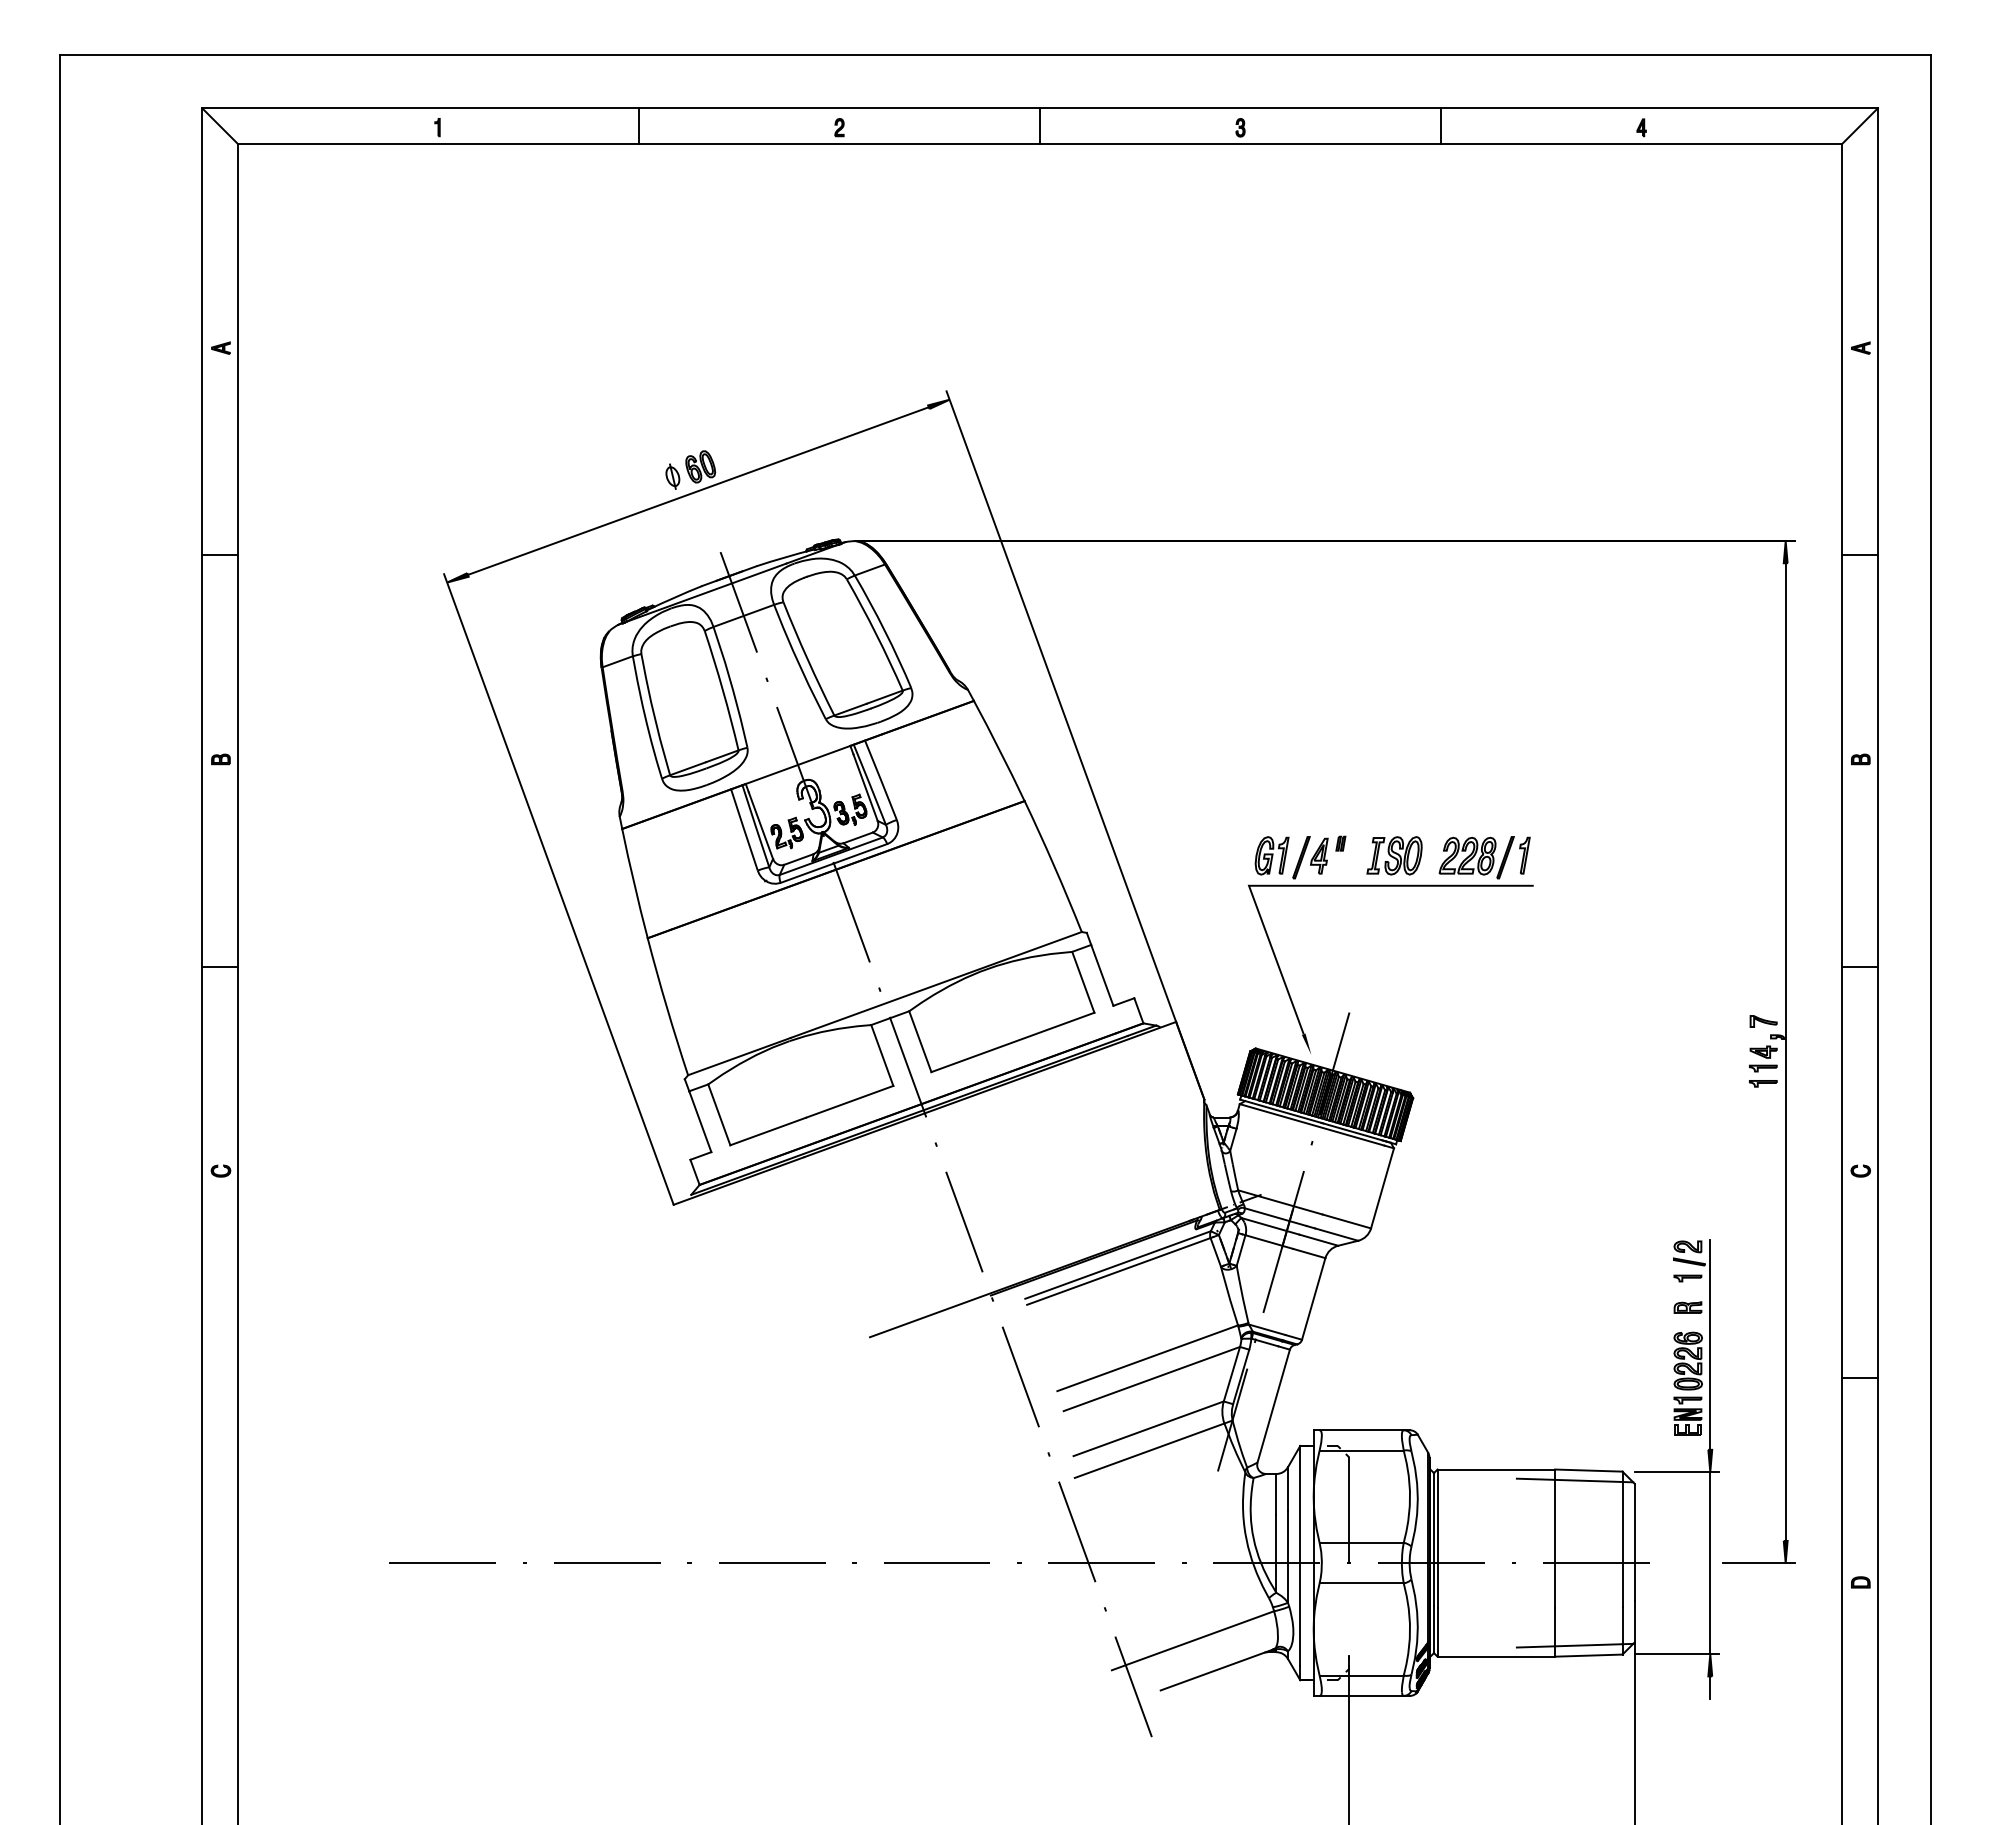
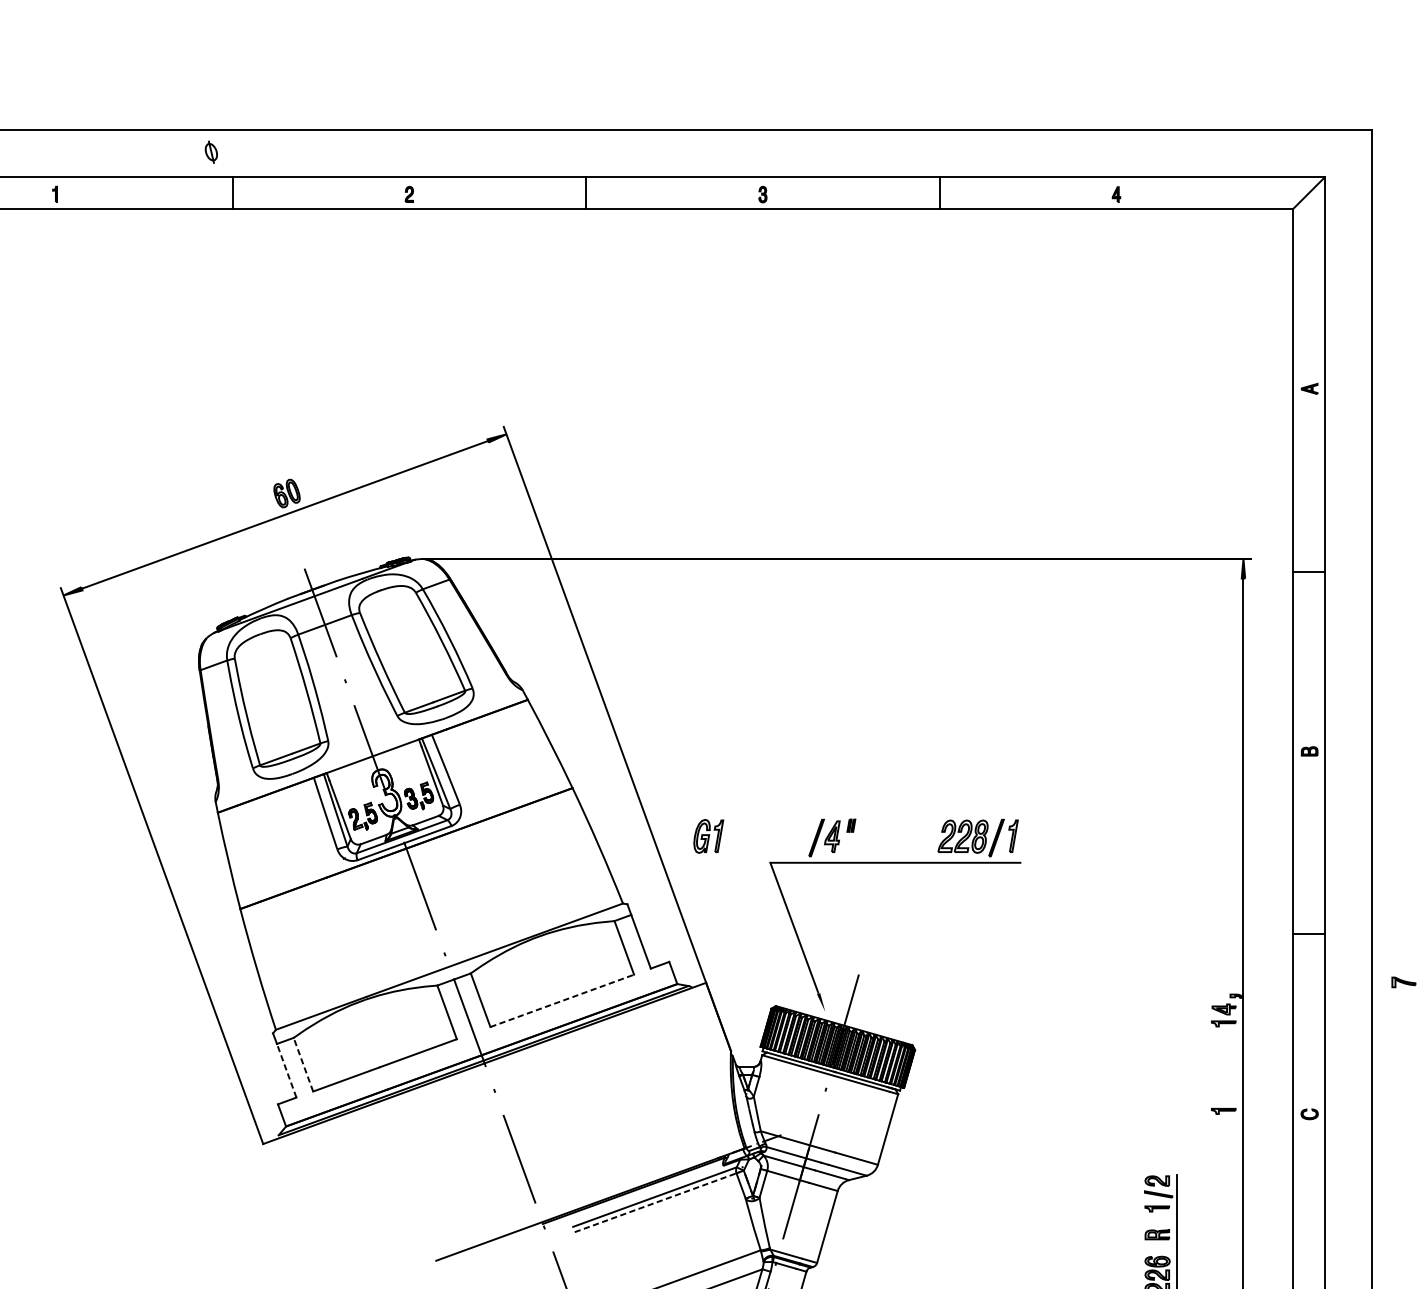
part: (672, 476) -> (211, 152), moved
part: (1271, 855) -> (708, 836), moved
part: (1394, 855) -> (898, 836), removed
part: (1763, 1021) -> (1403, 982), moved
line: (1012, 1042) -> (561, 1000), solid -> dashed
part: (1763, 1083) -> (1223, 1111), moved
line: (719, 1114) -> (303, 1064), solid -> dashed
line: (700, 1121) -> (286, 1070), solid -> dashed
line: (1118, 1271) -> (655, 1202), solid -> dashed

